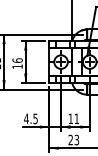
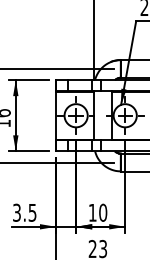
text: (26, 118) -> (17, 212), 4.5 -> 3.5
text: (76, 118) -> (102, 212), 11 -> 10

